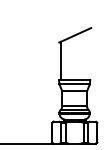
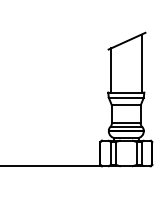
line: (87, 54) -> (141, 63), added

